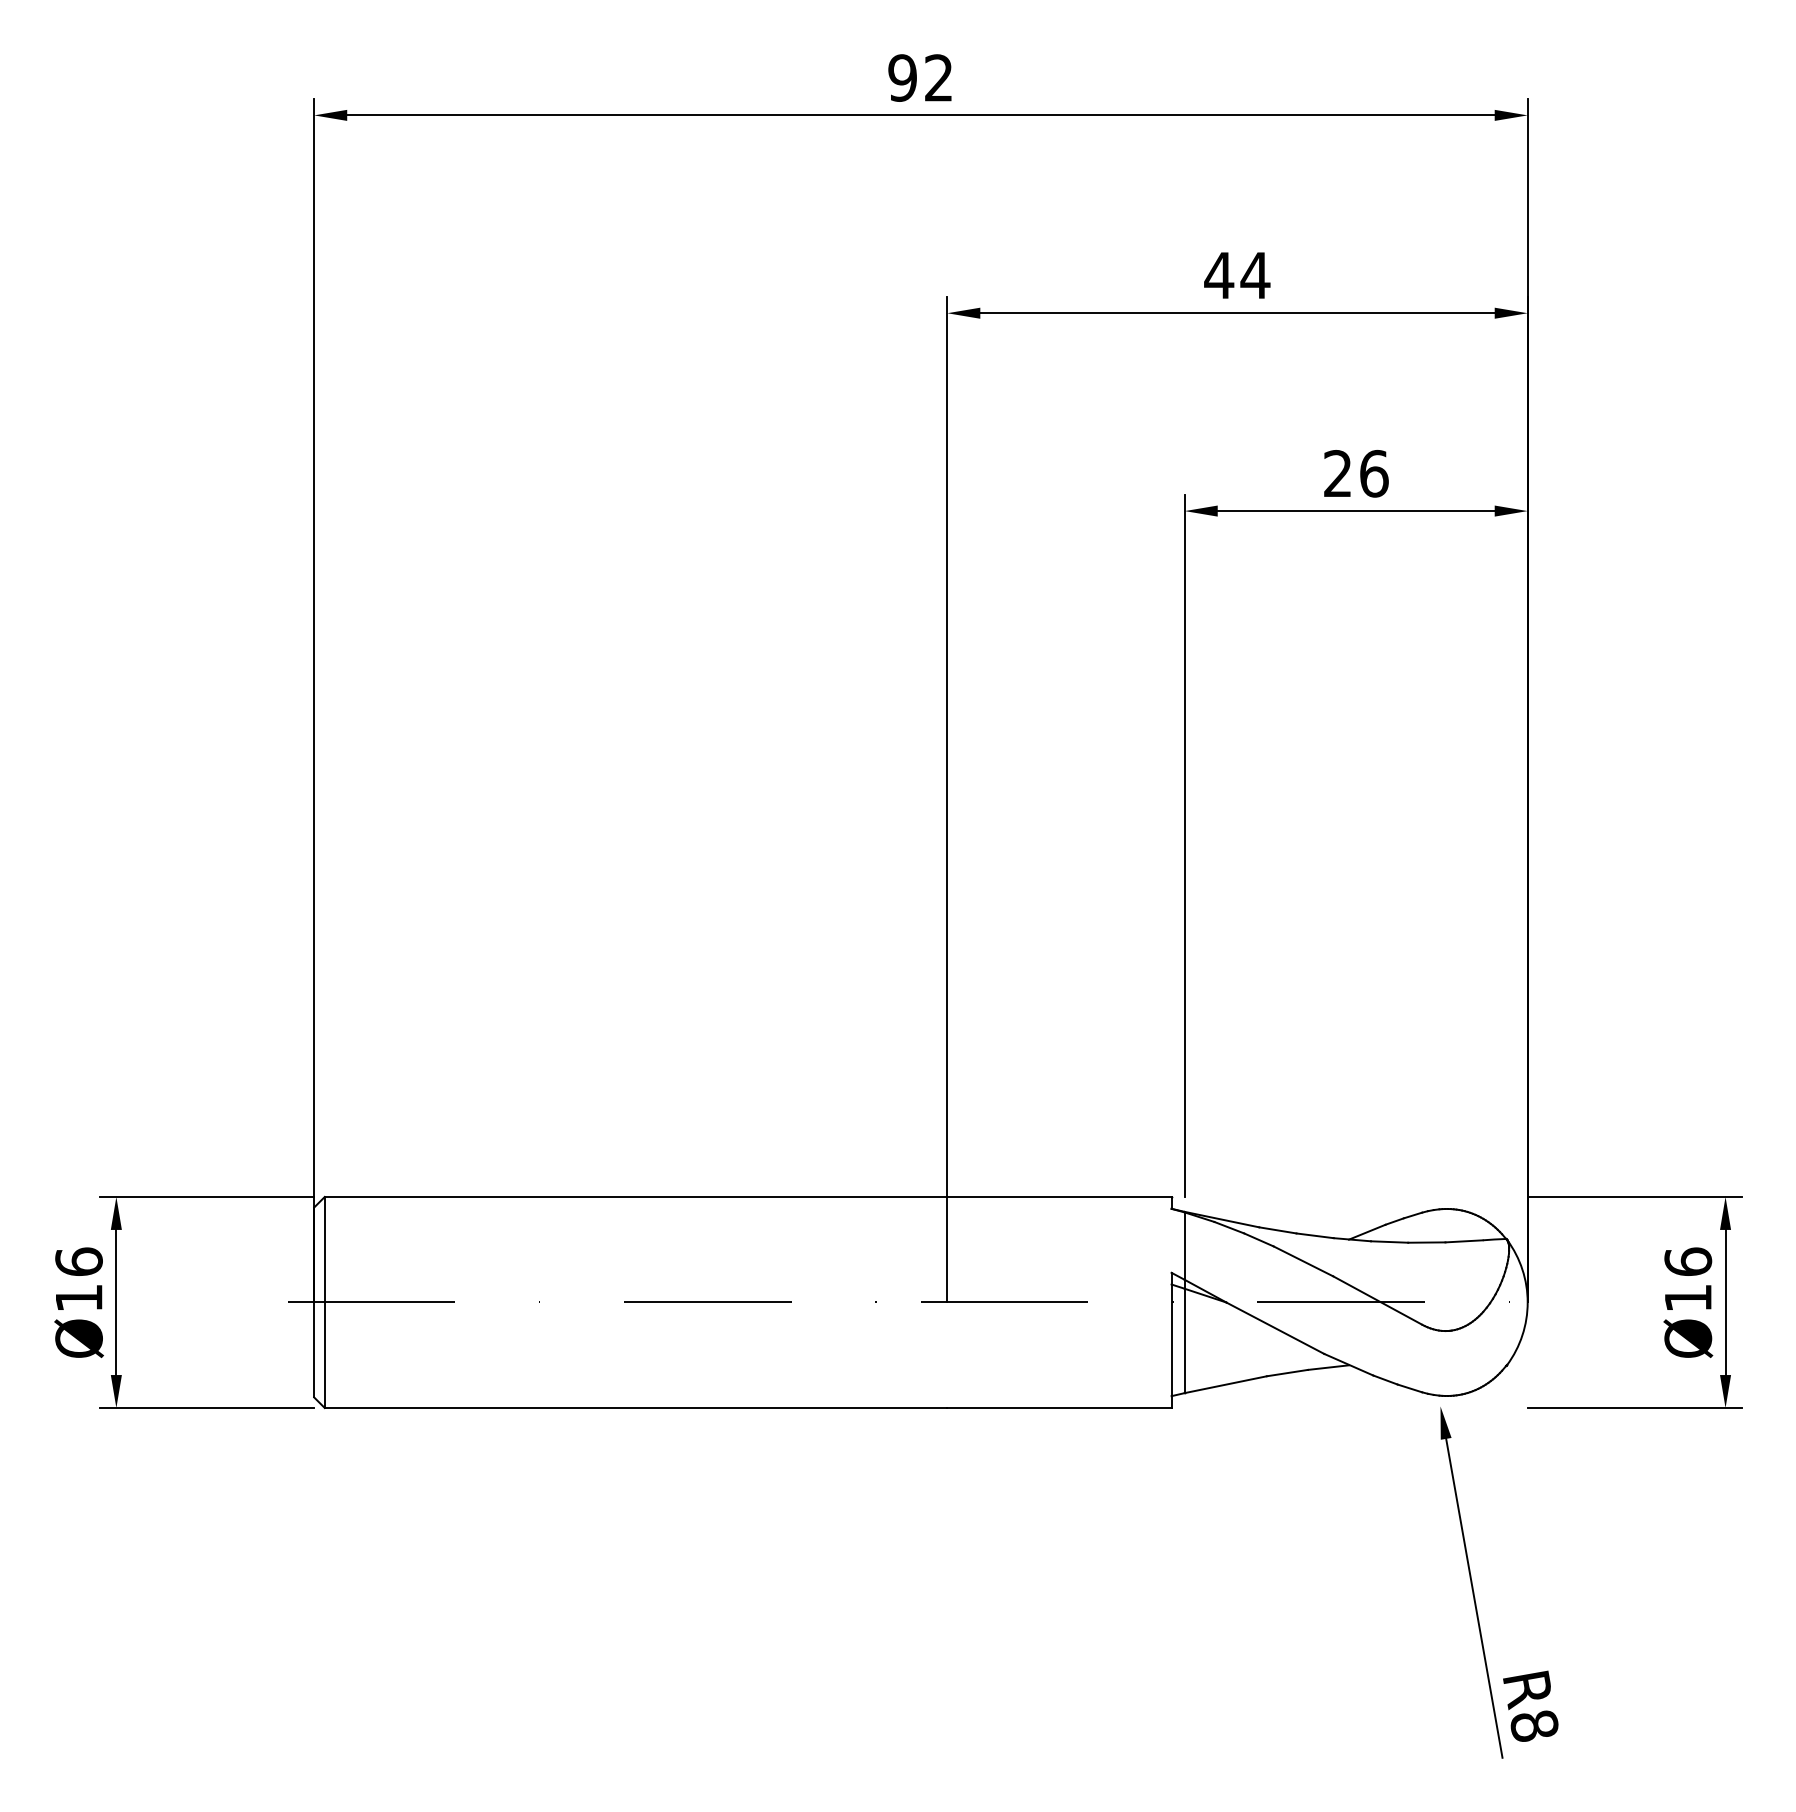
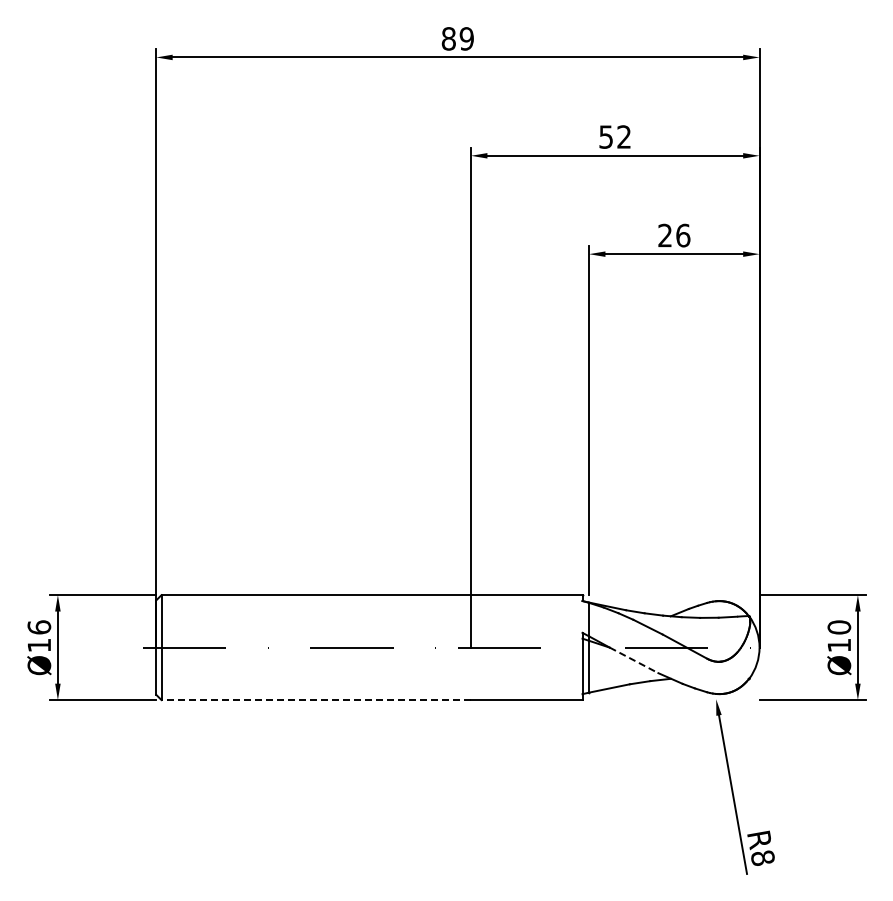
text: (920, 77) -> (457, 38), 92 -> 89
text: (1235, 274) -> (614, 136), 44 -> 52
text: (1686, 1262) -> (838, 627), Ø16 -> Ø10
line: (1276, 1328) -> (634, 660), solid -> dashed
line: (636, 1408) -> (316, 700), solid -> dashed

